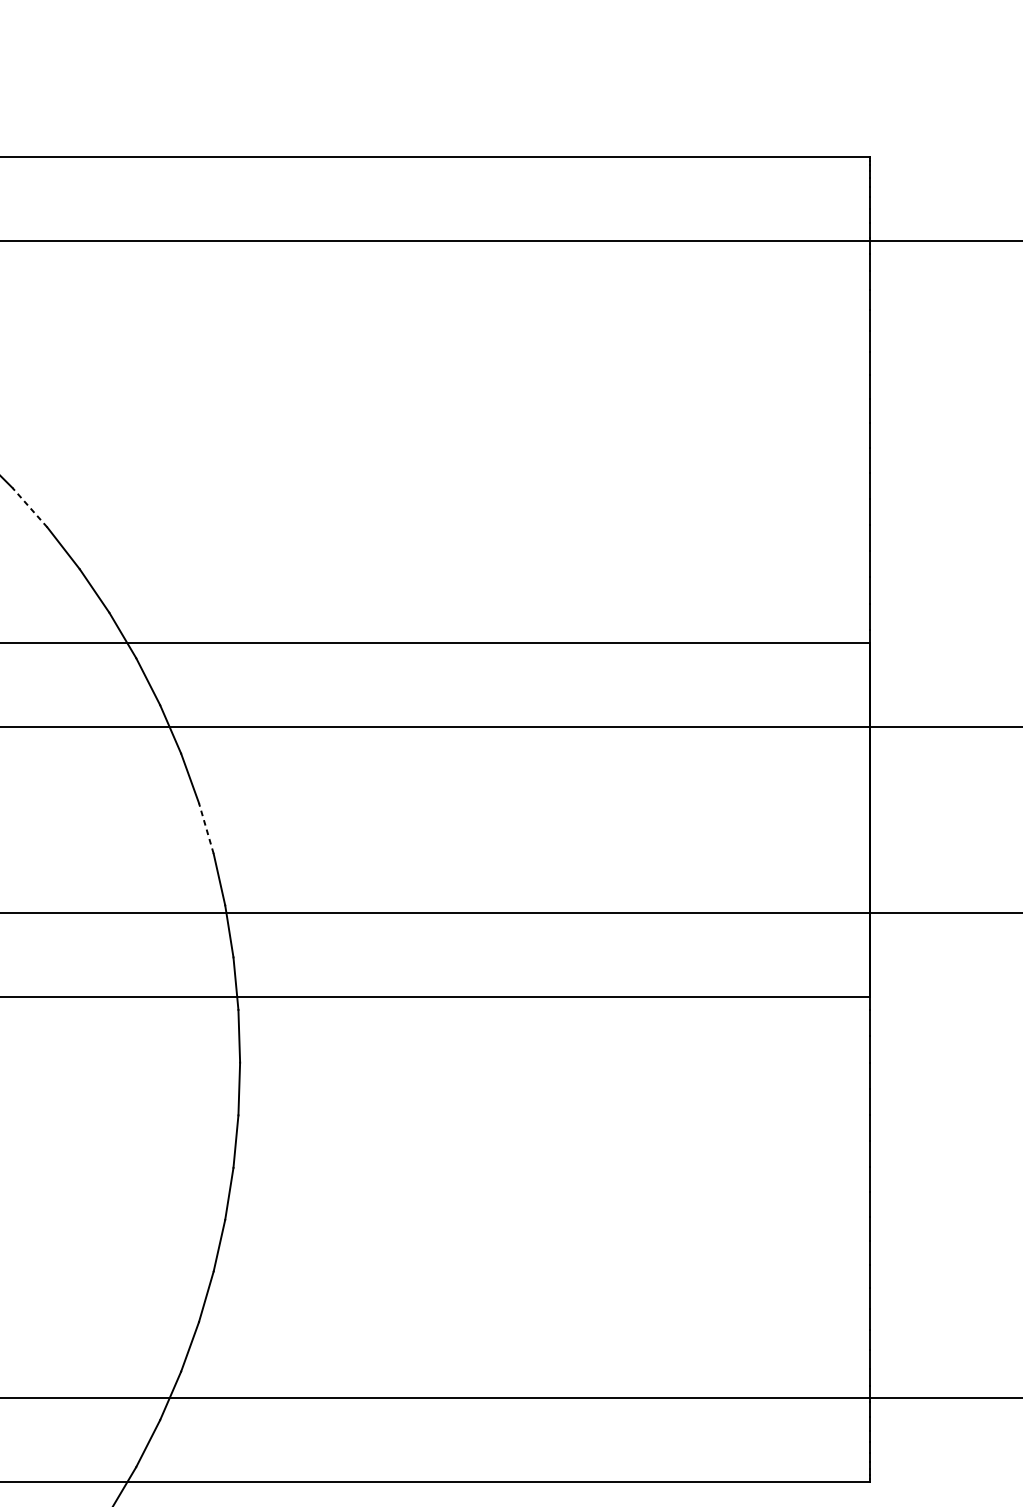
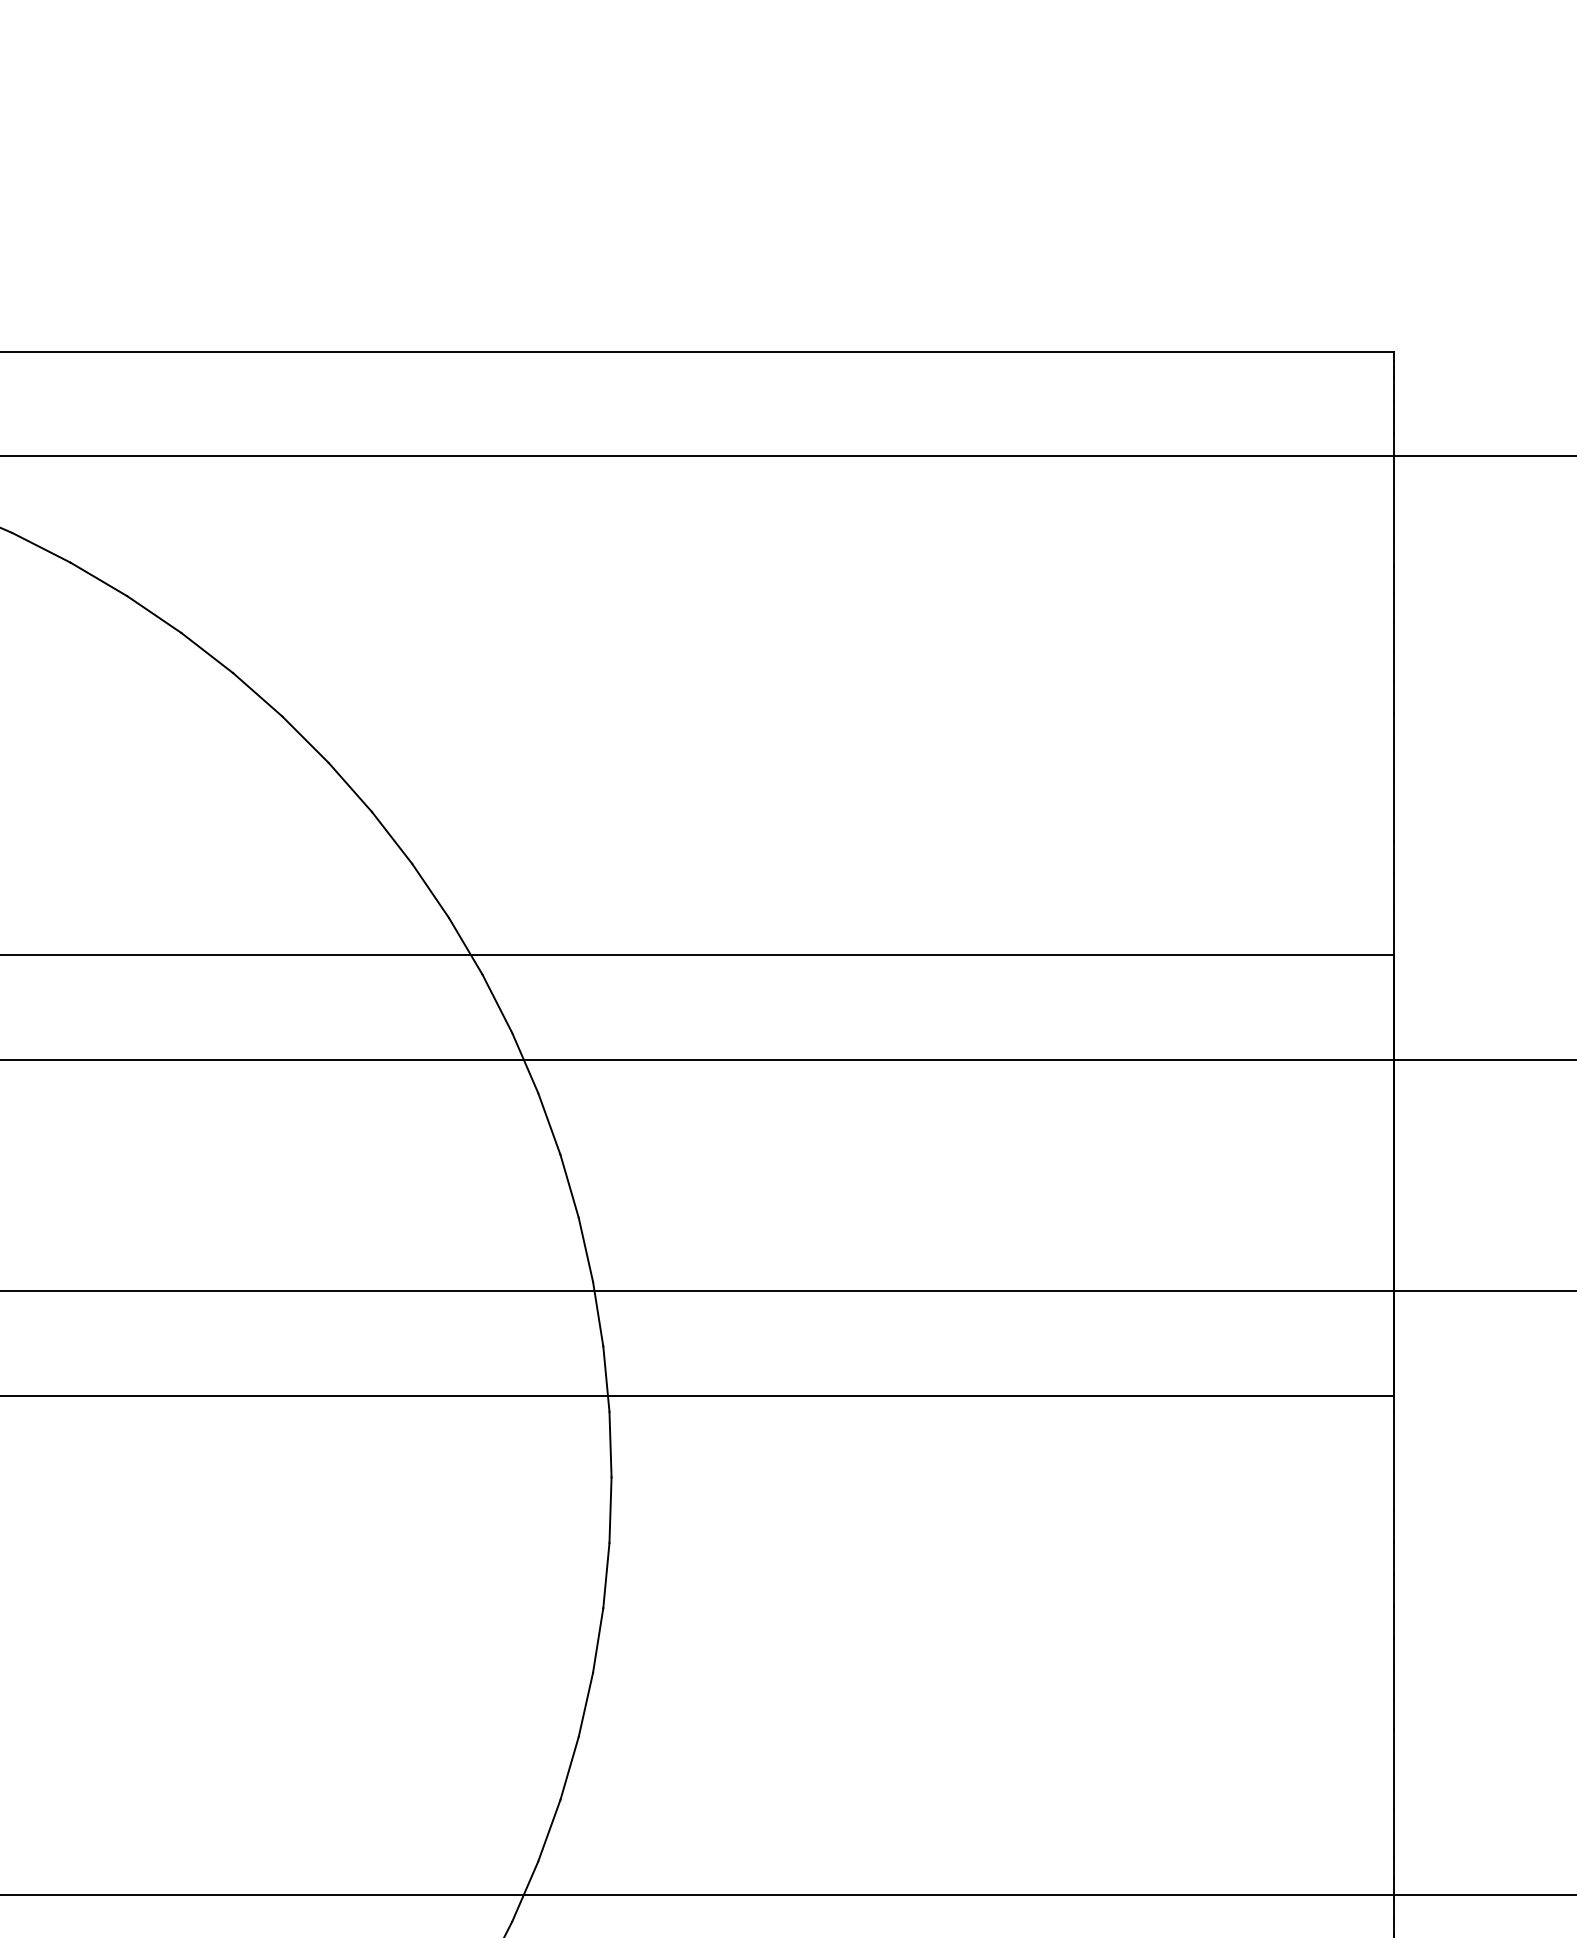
line: (30, 507) -> (350, 787), dashed -> solid
line: (206, 828) -> (569, 1186), dashed -> solid

